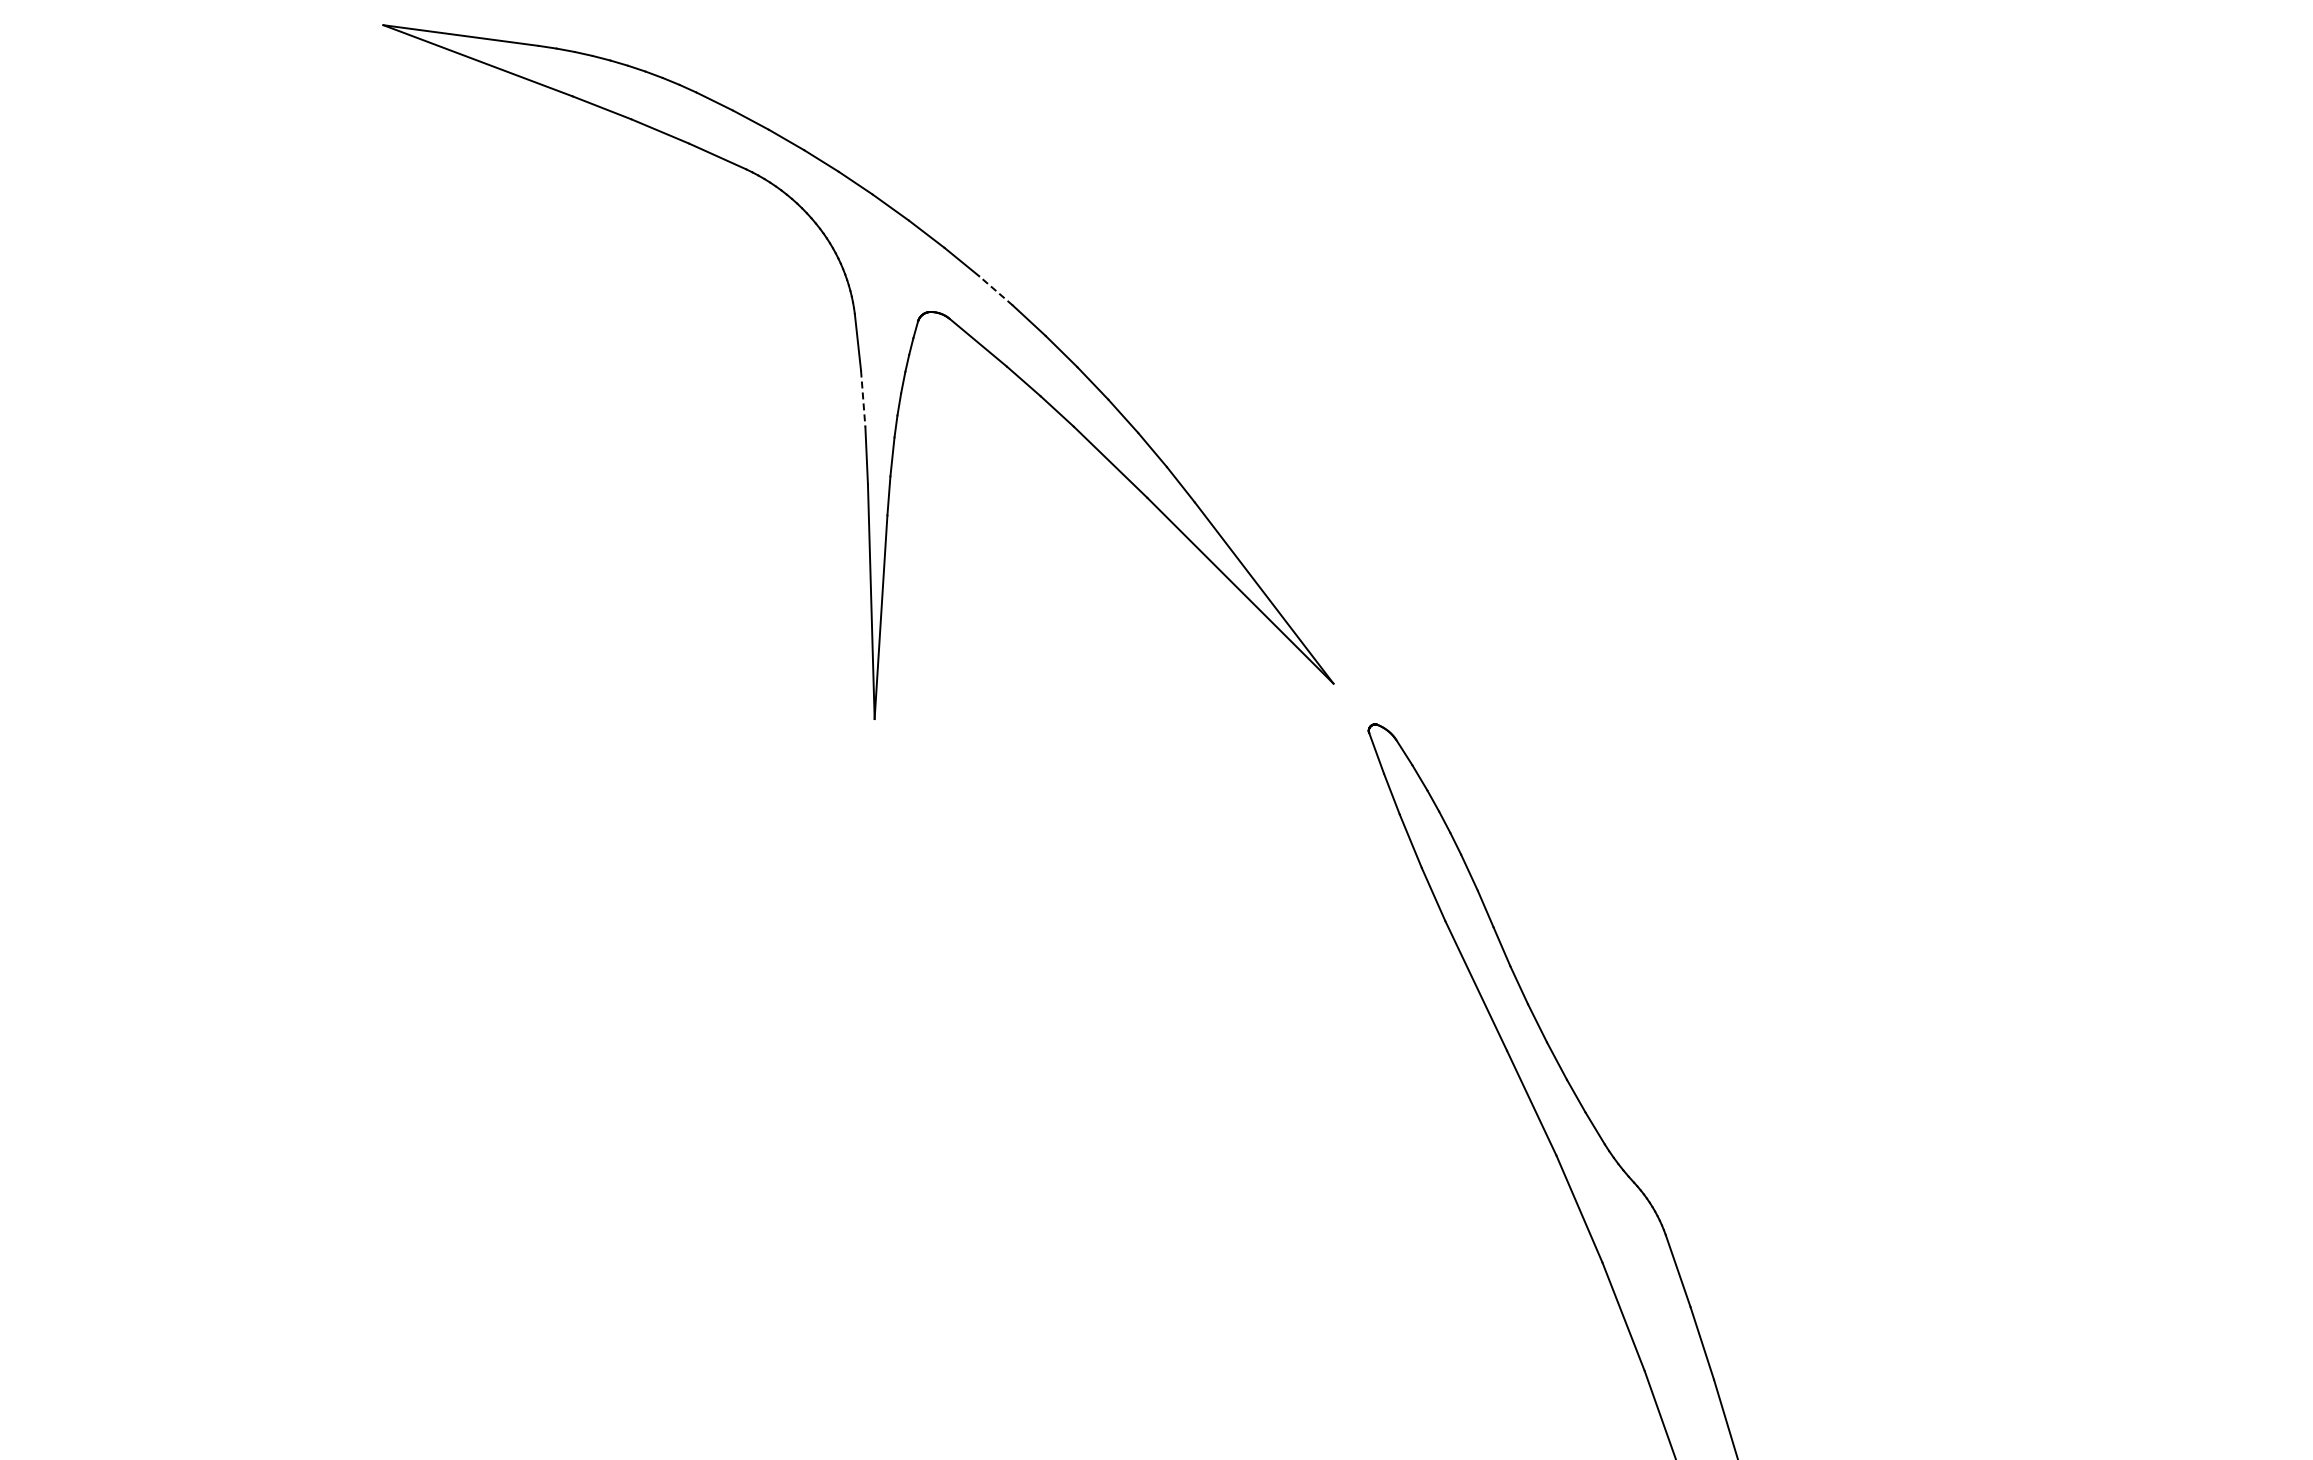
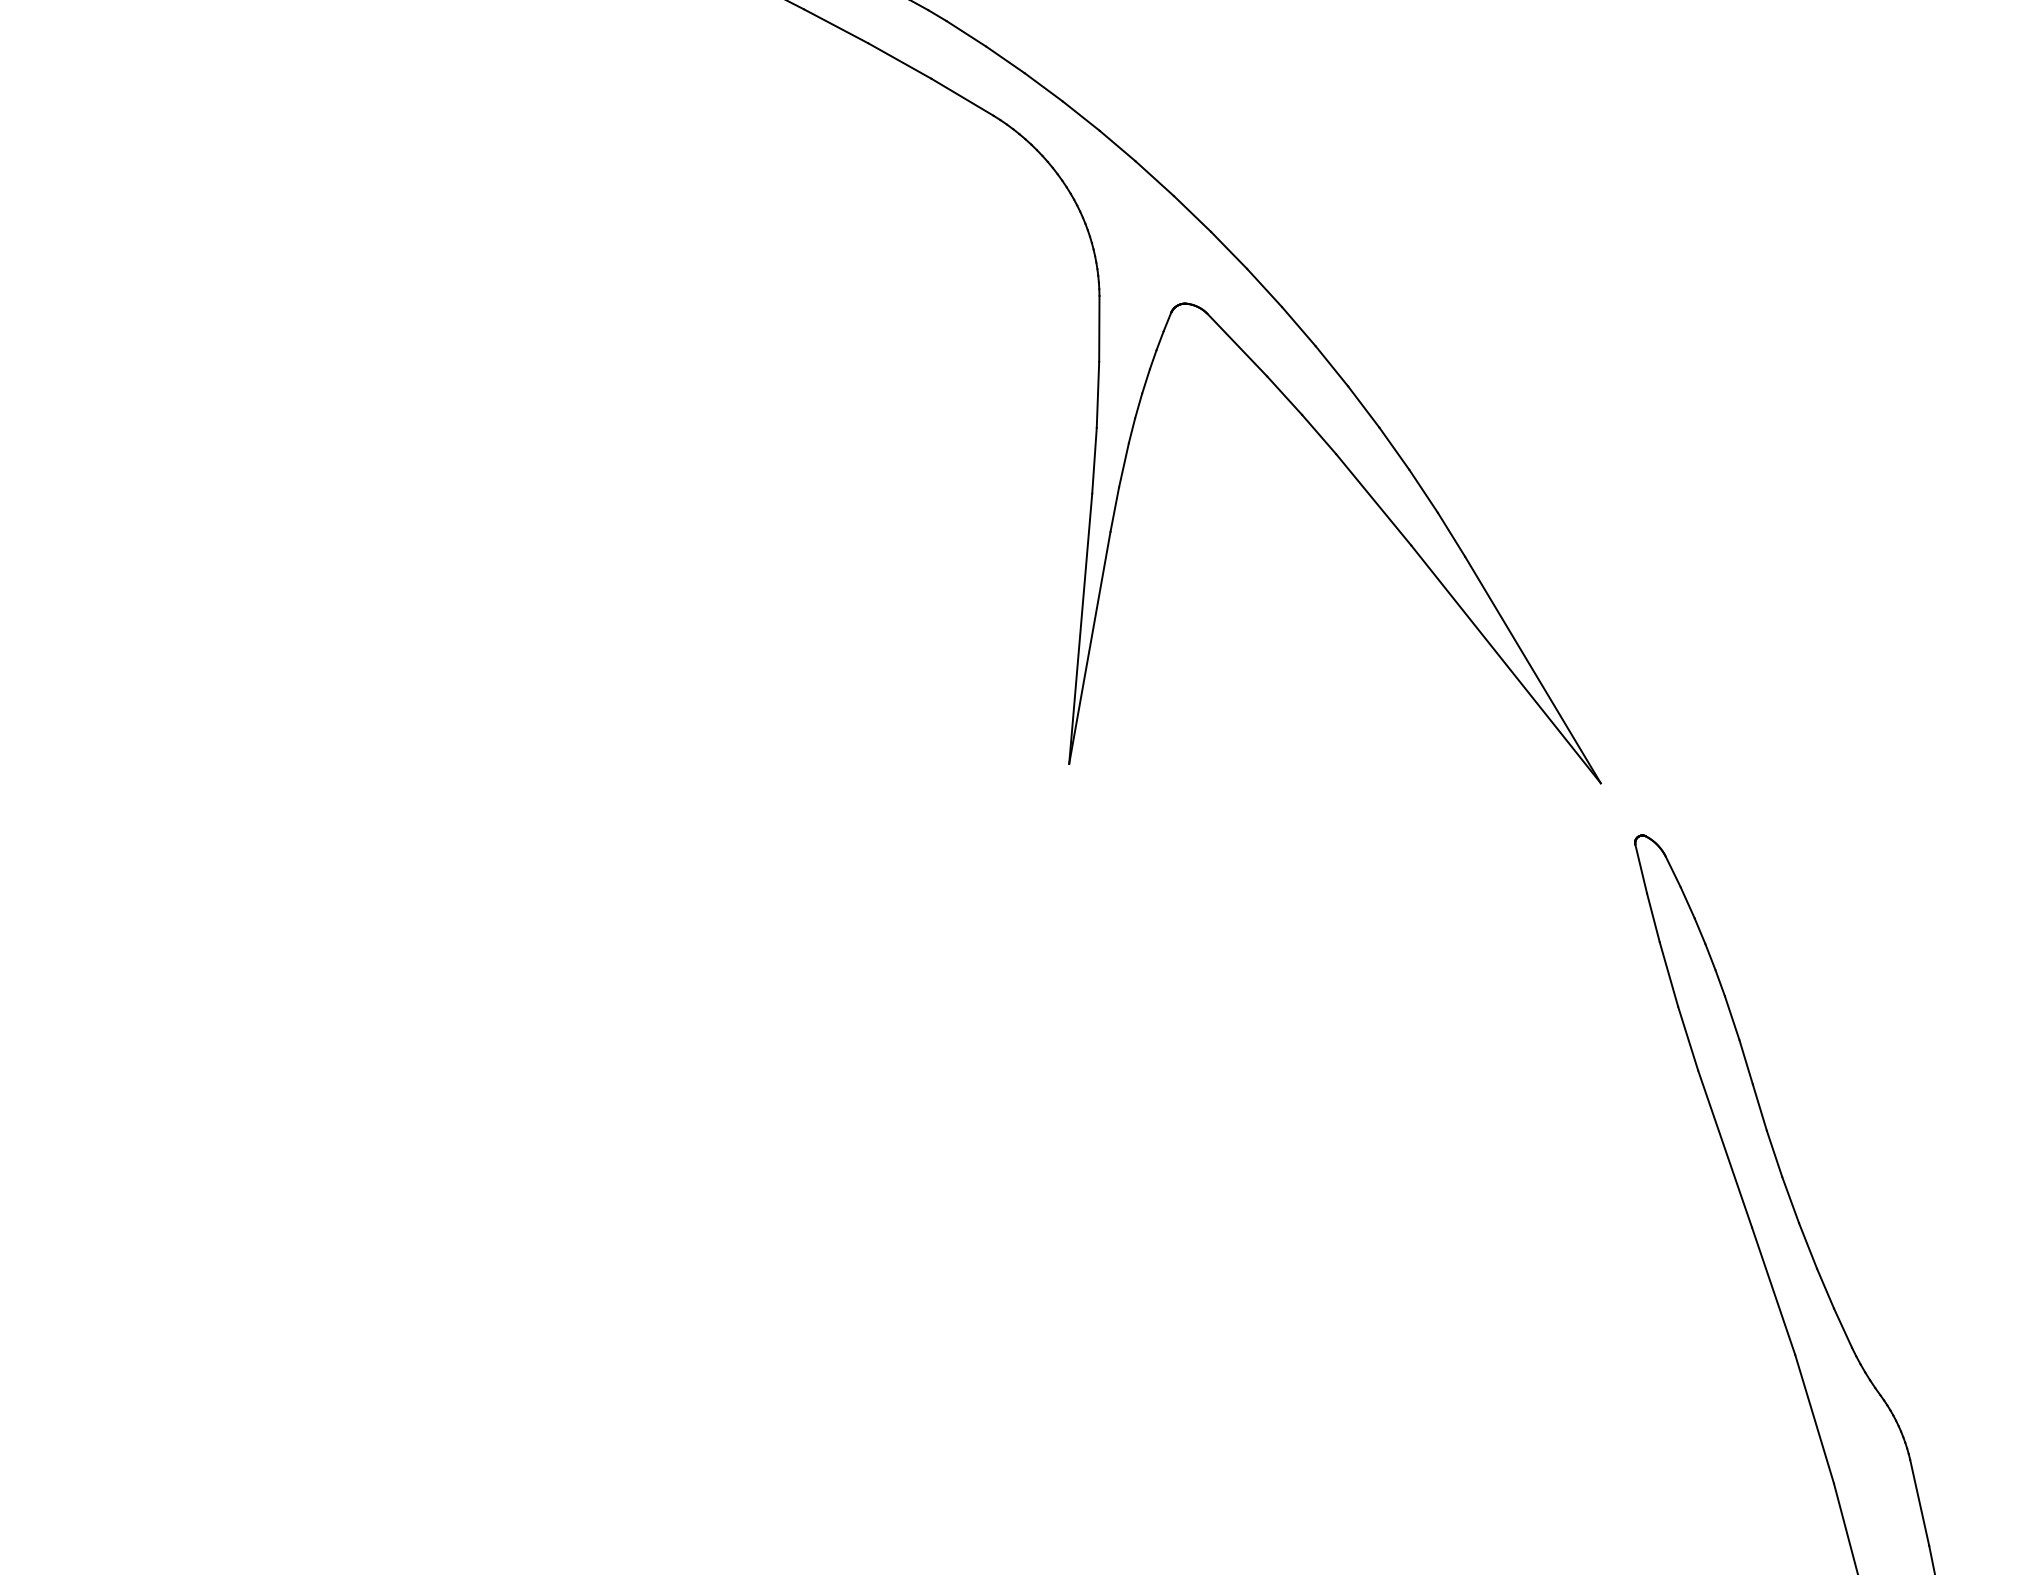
line: (995, 290) -> (1264, 287), dashed -> solid
line: (863, 398) -> (1098, 394), dashed -> solid

